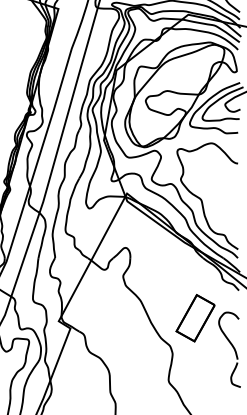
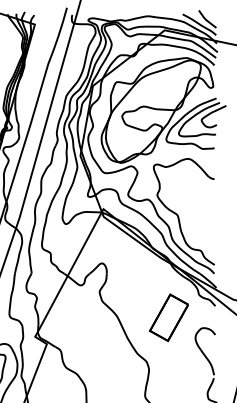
part: (195, 318) -> (168, 318), moved

